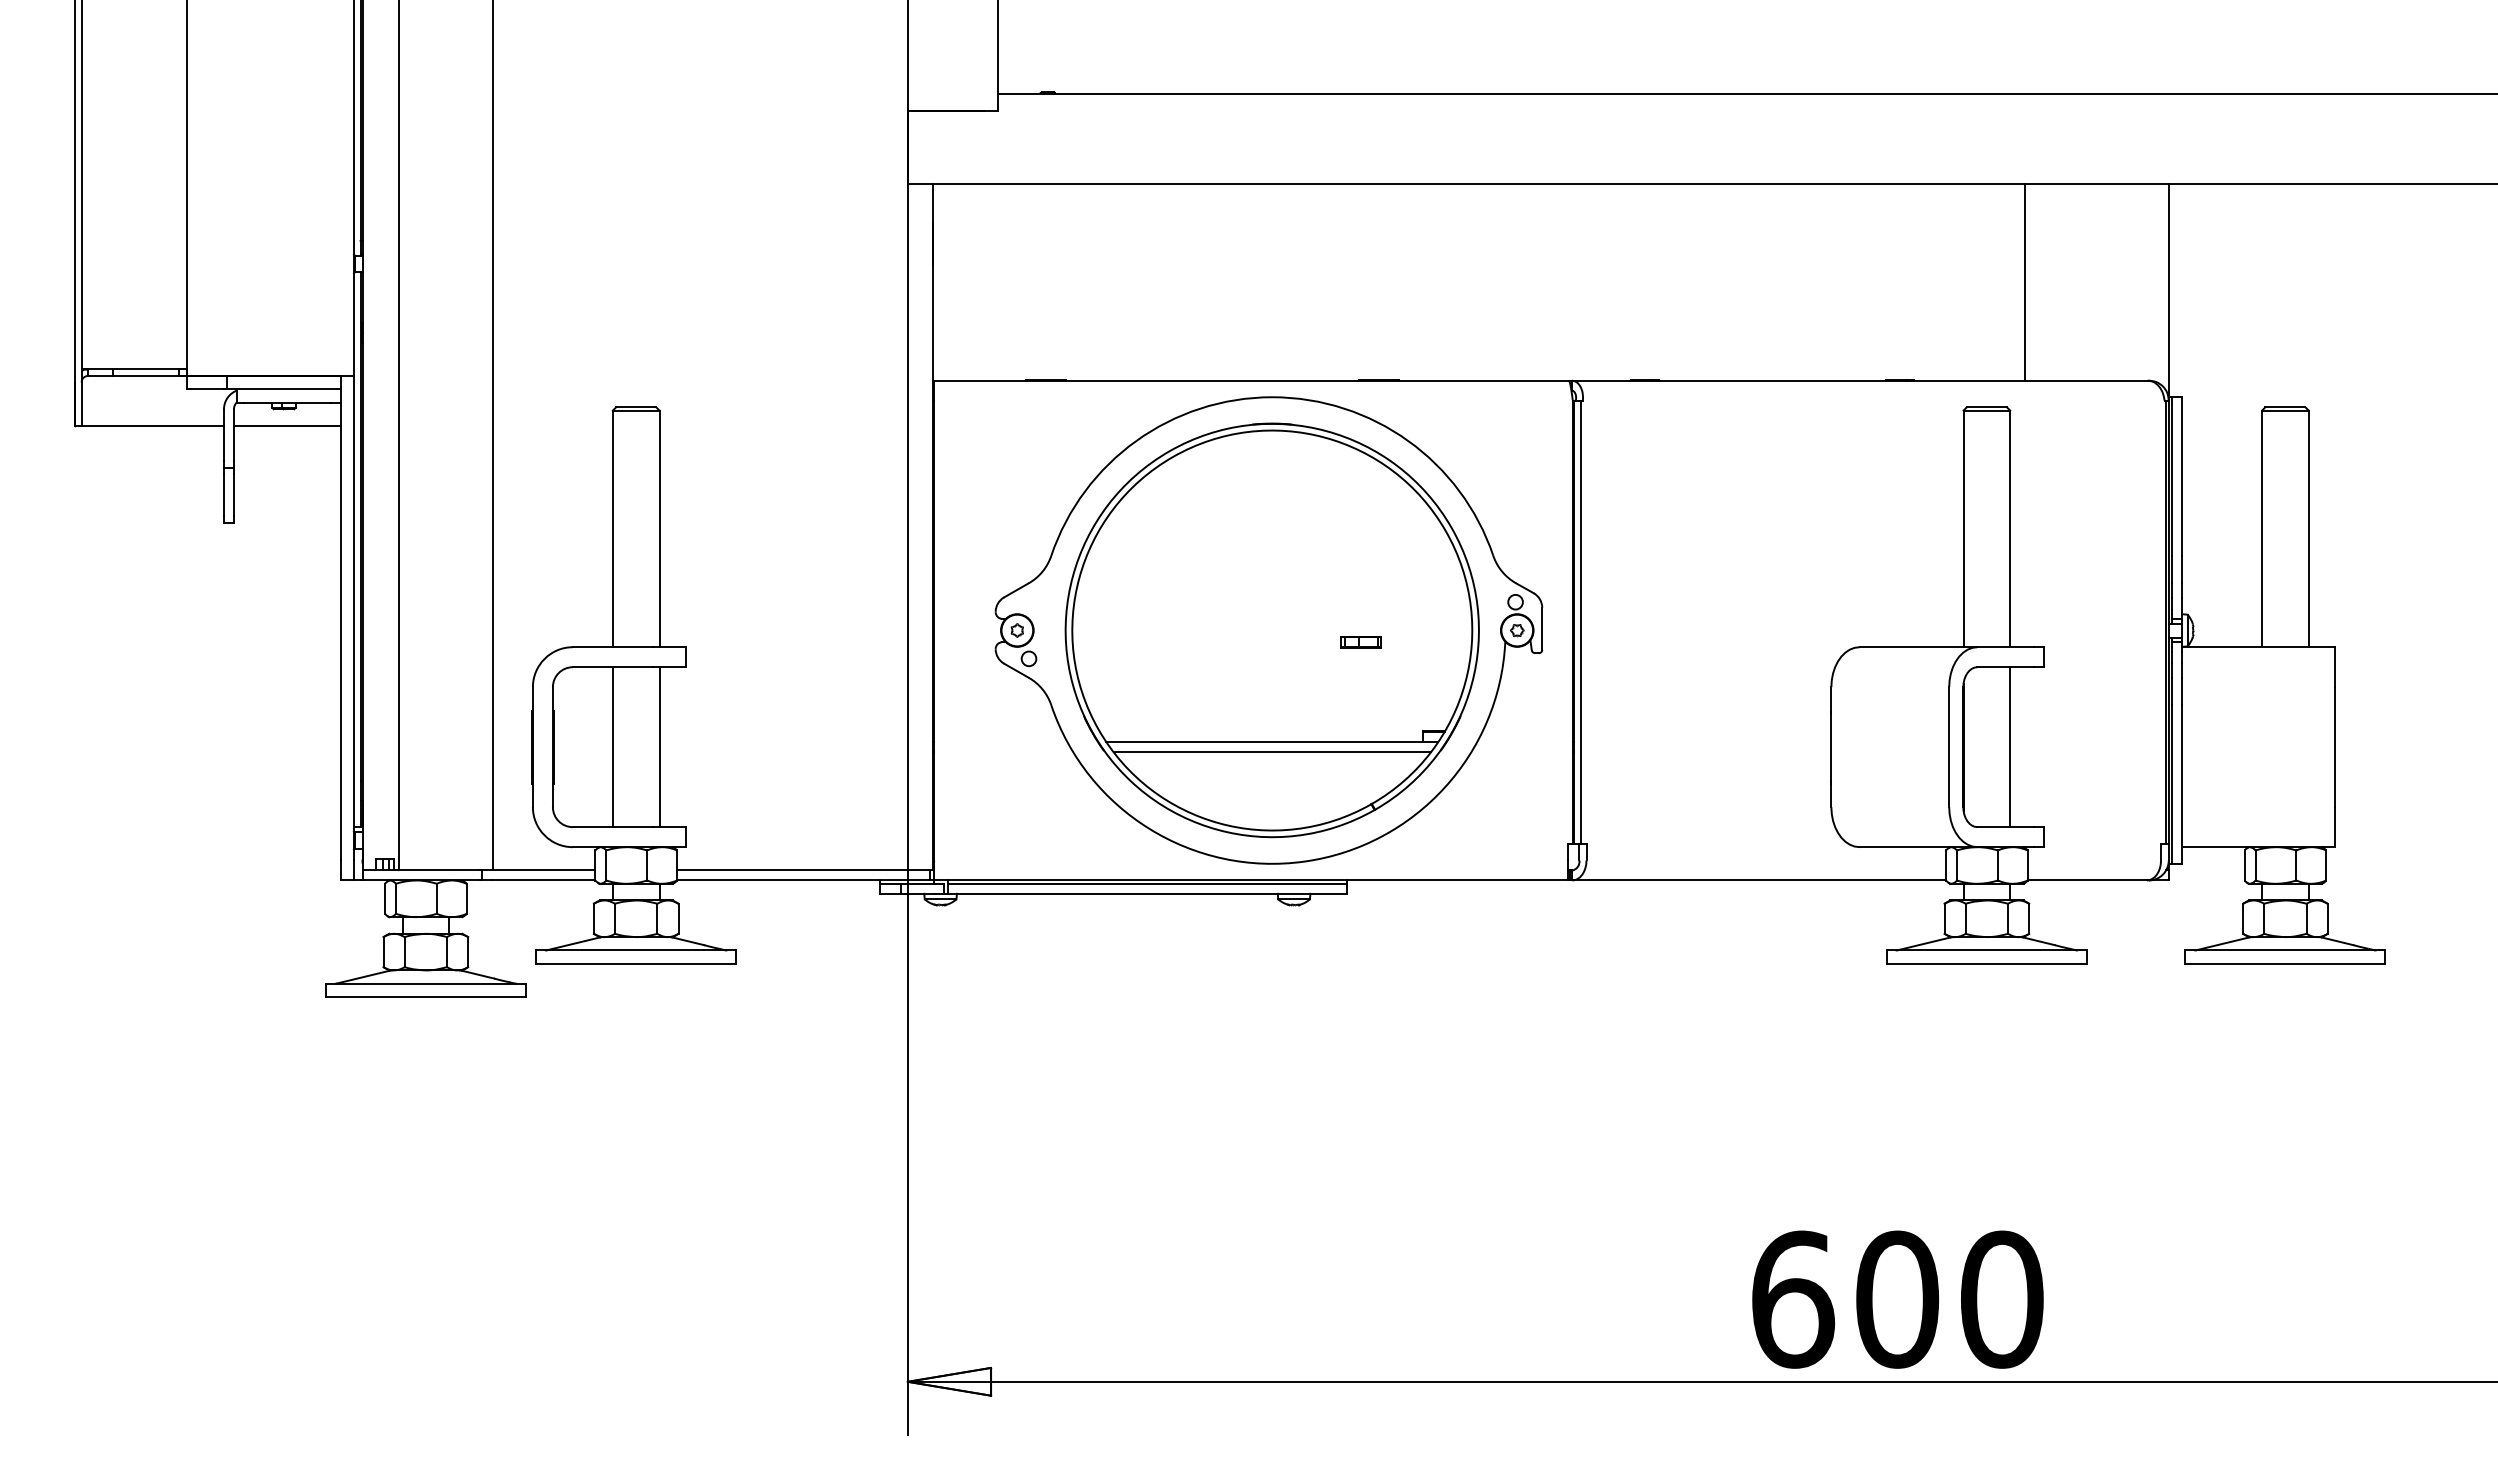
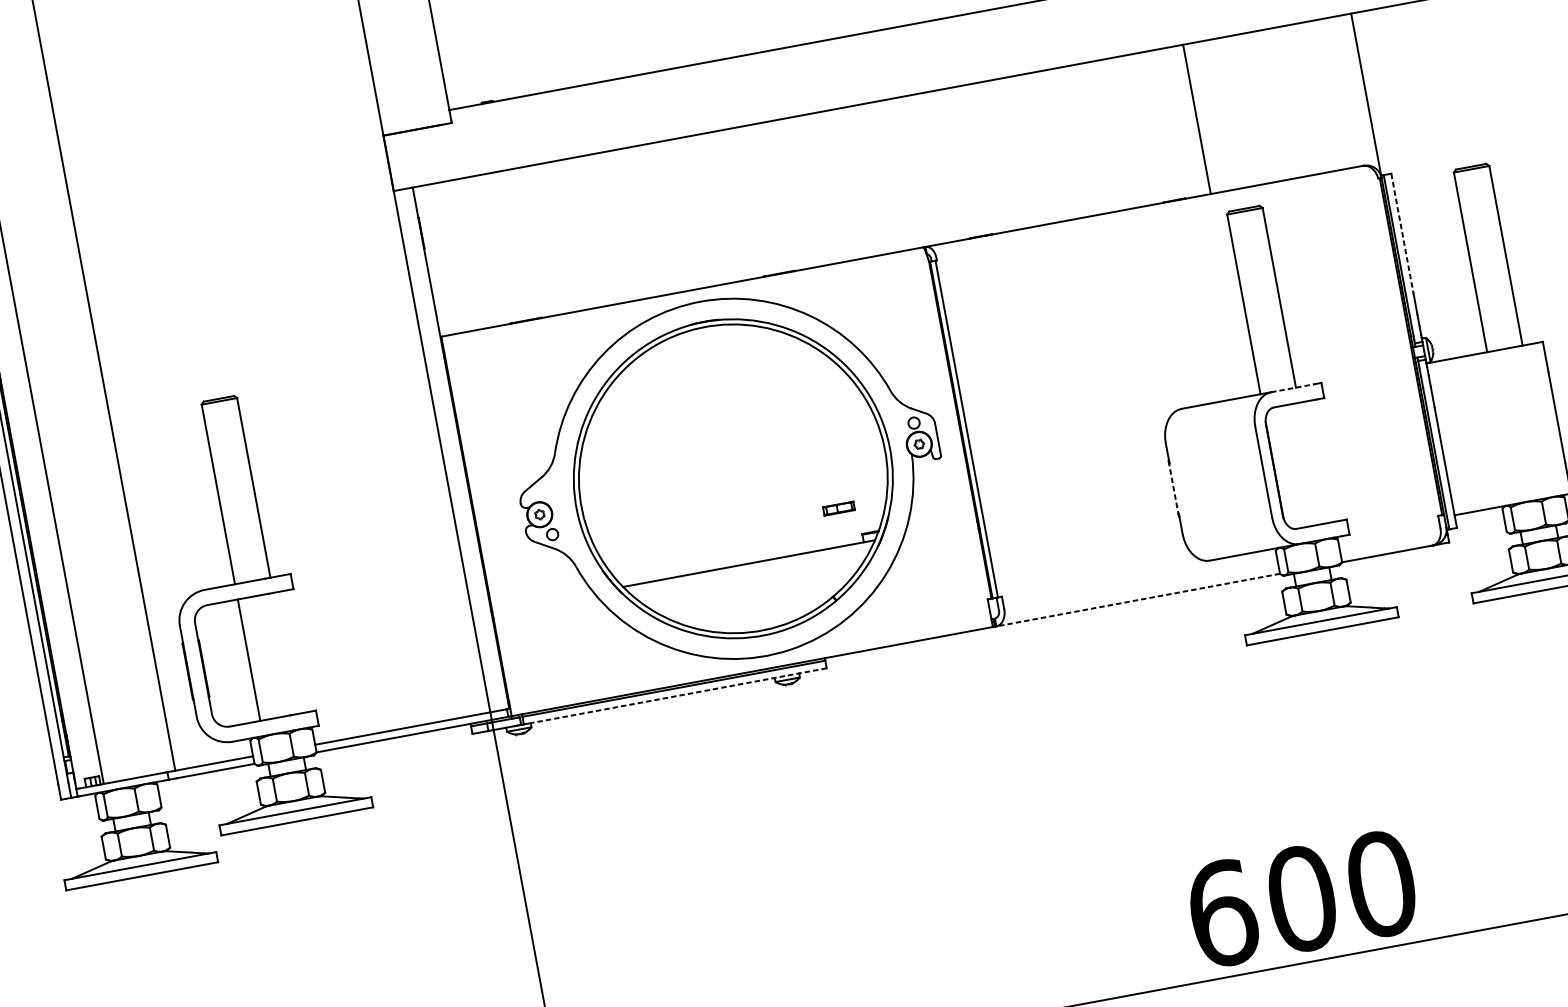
line: (2025, 281) -> (1196, 118), moved
line: (2182, 476) -> (1402, 233), solid -> dashed
part: (1360, 642) -> (838, 508), moved
line: (2006, 647) -> (1293, 388), solid -> dashed
line: (659, 747) -> (284, 653), removed
line: (1830, 747) -> (1173, 489), solid -> dashed
line: (2010, 747) -> (1310, 463), removed
line: (1272, 752) -> (750, 571), removed
line: (1759, 880) -> (1138, 600), solid -> dashed
line: (1151, 893) -> (678, 695), solid -> dashed

